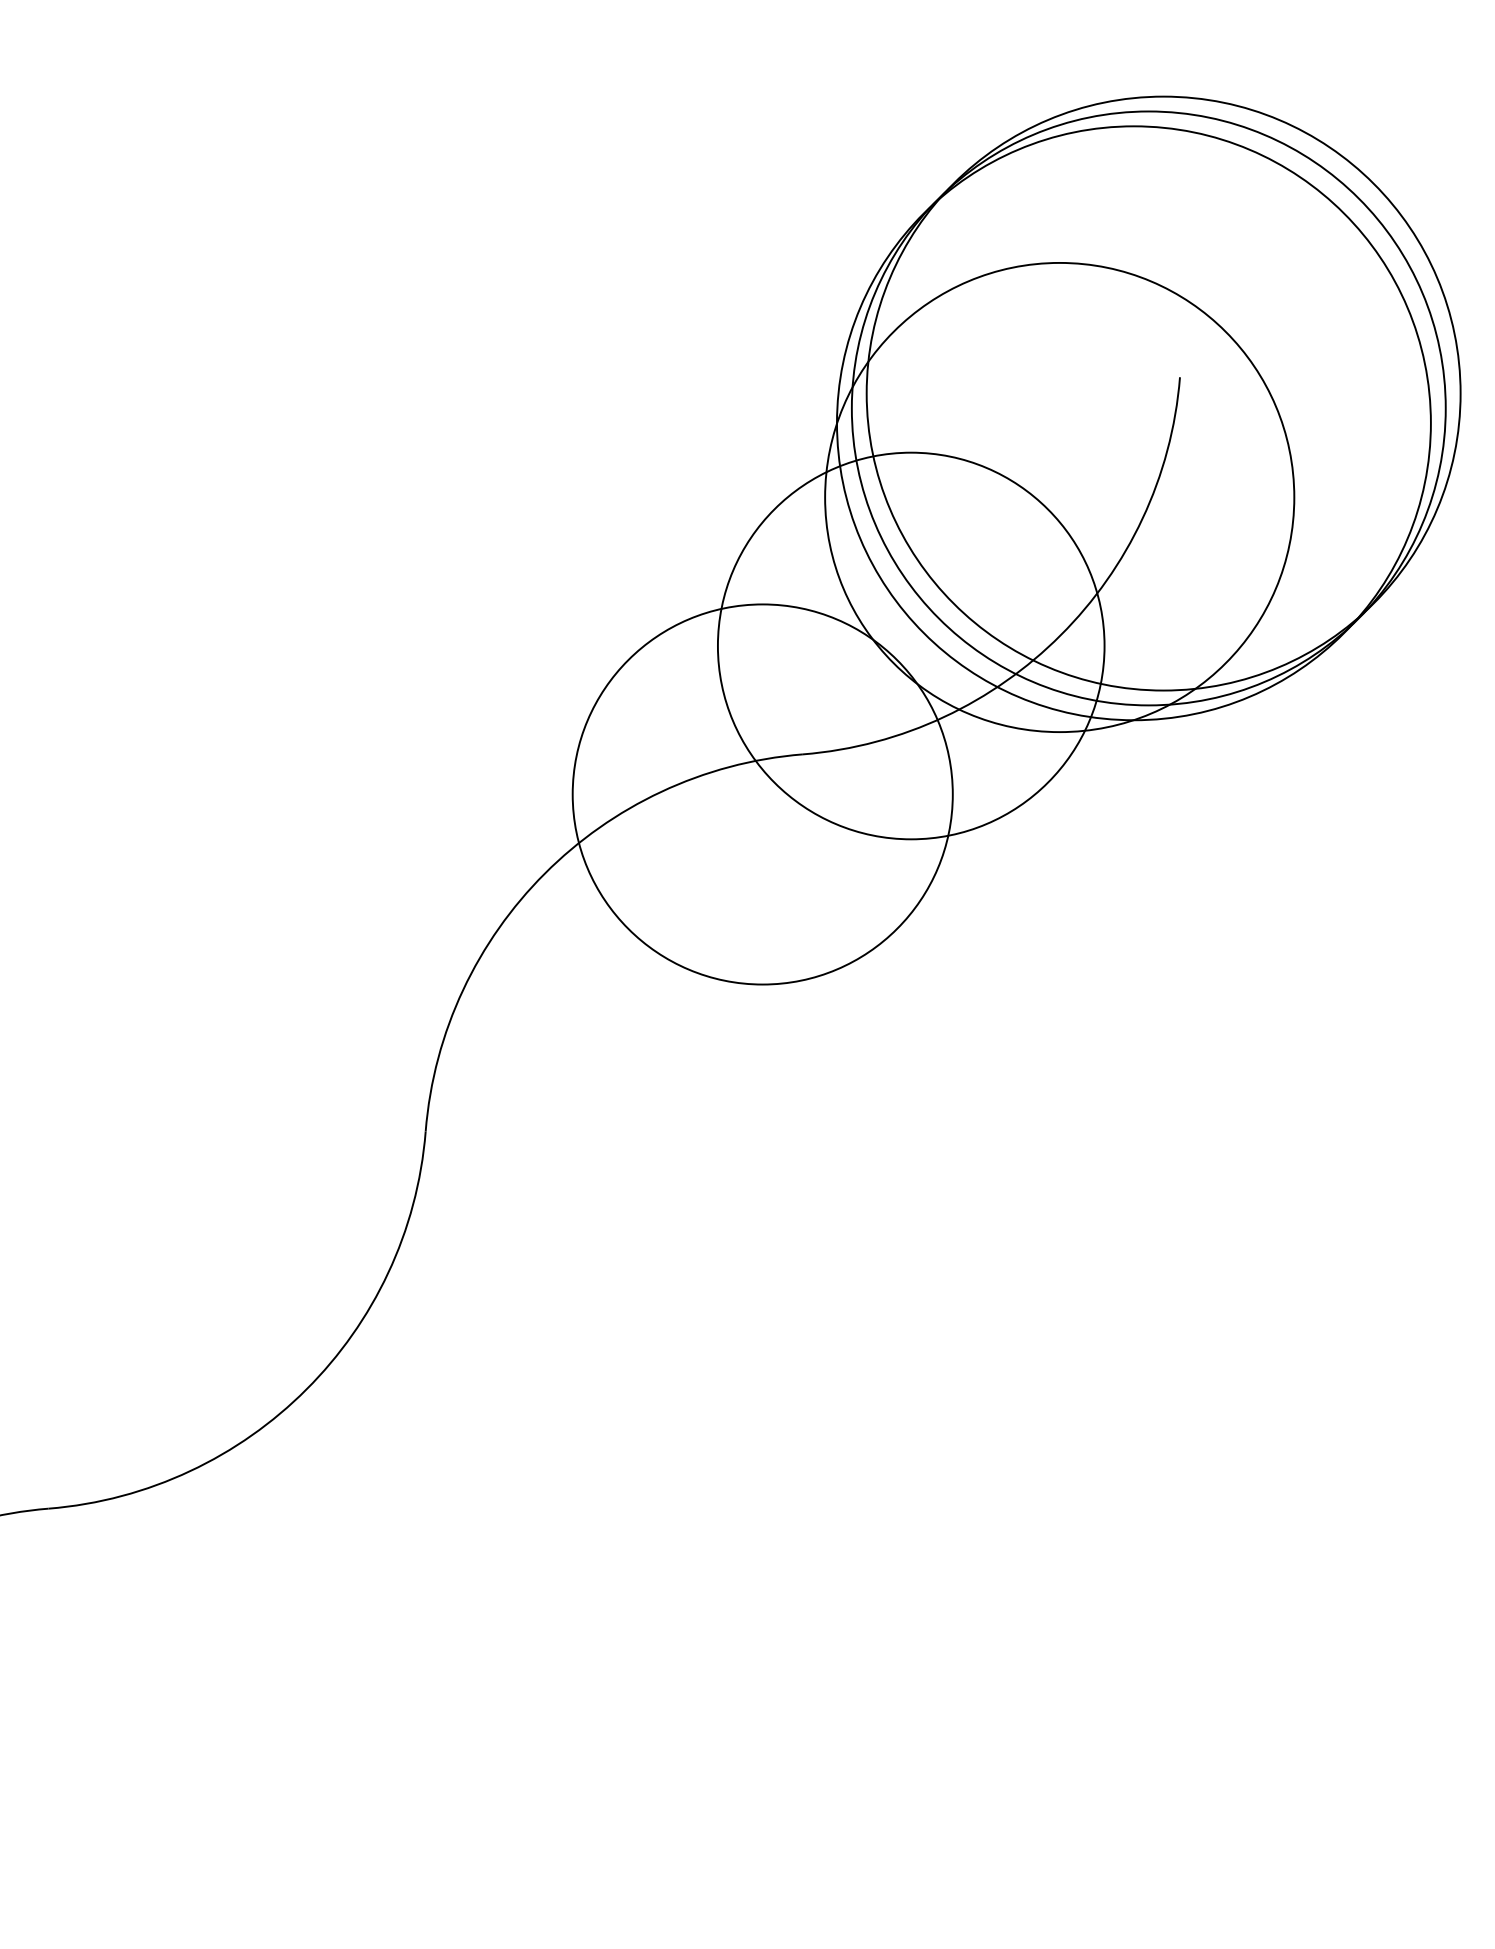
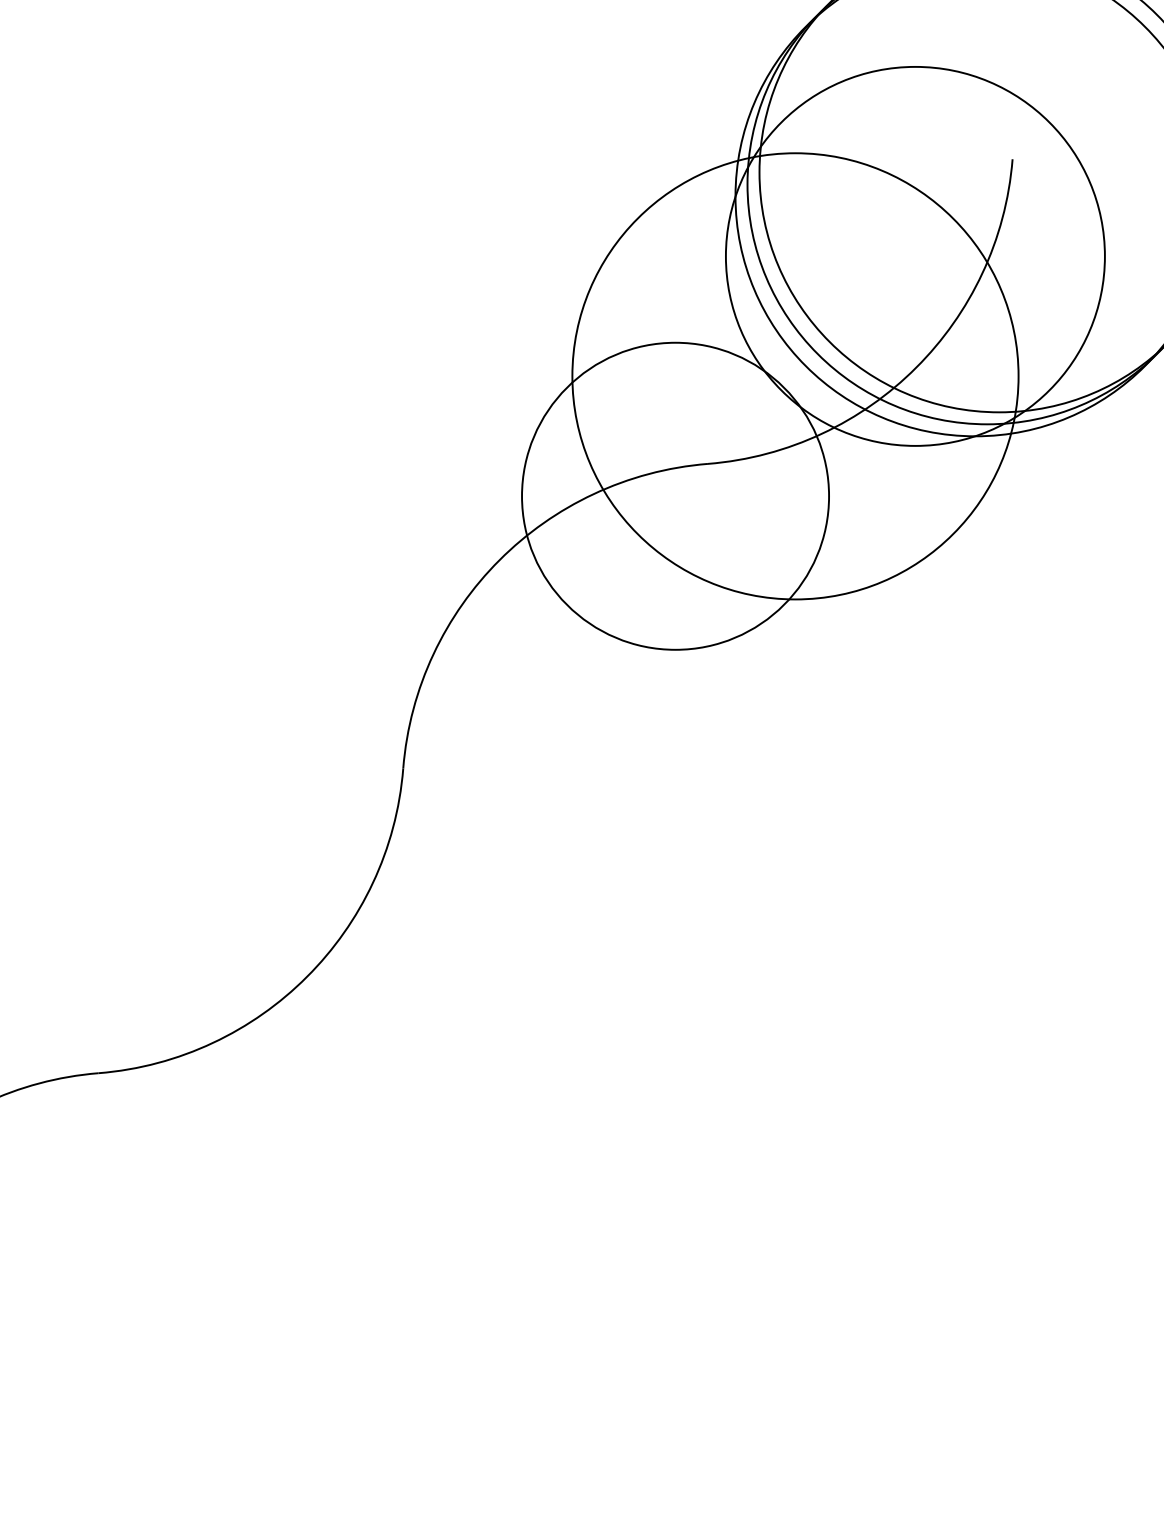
circle: (911, 645) -> (795, 375), size x1.43

